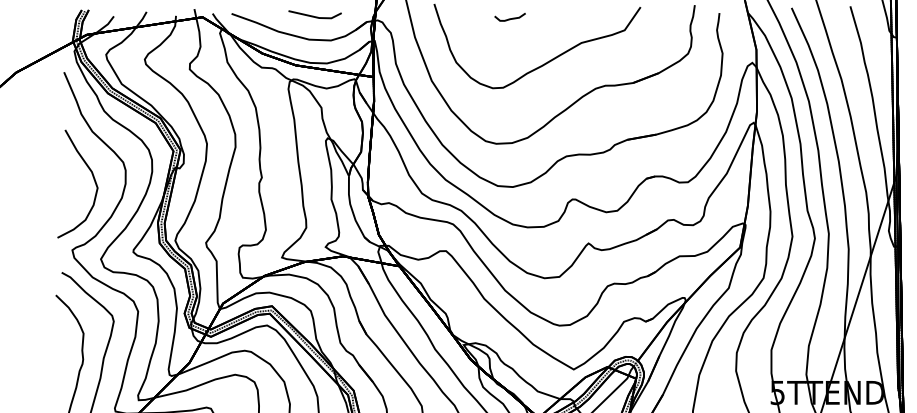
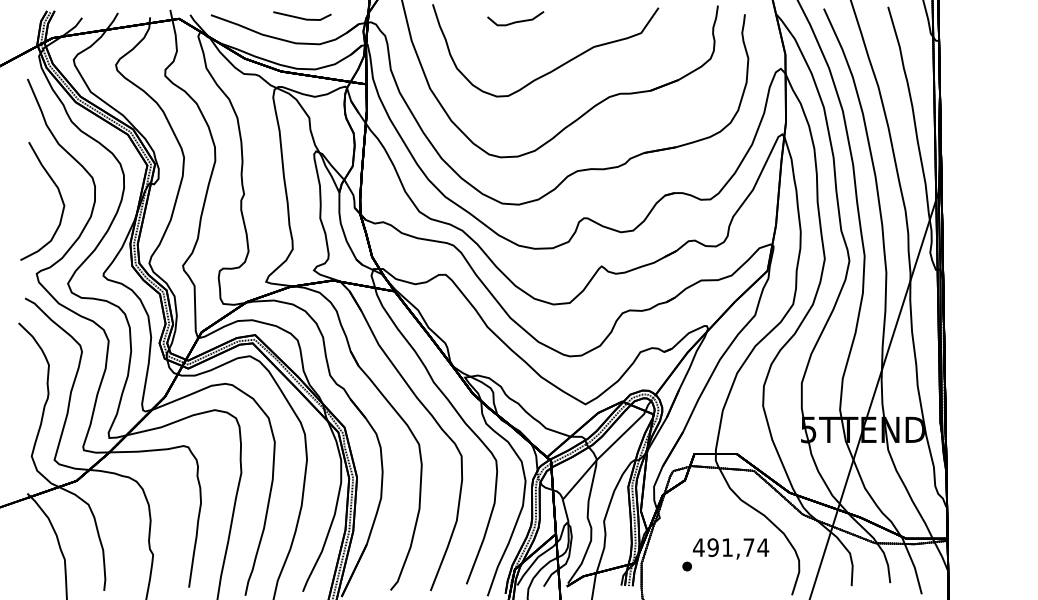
part: (509, 16) -> (515, 18), size x1.67

